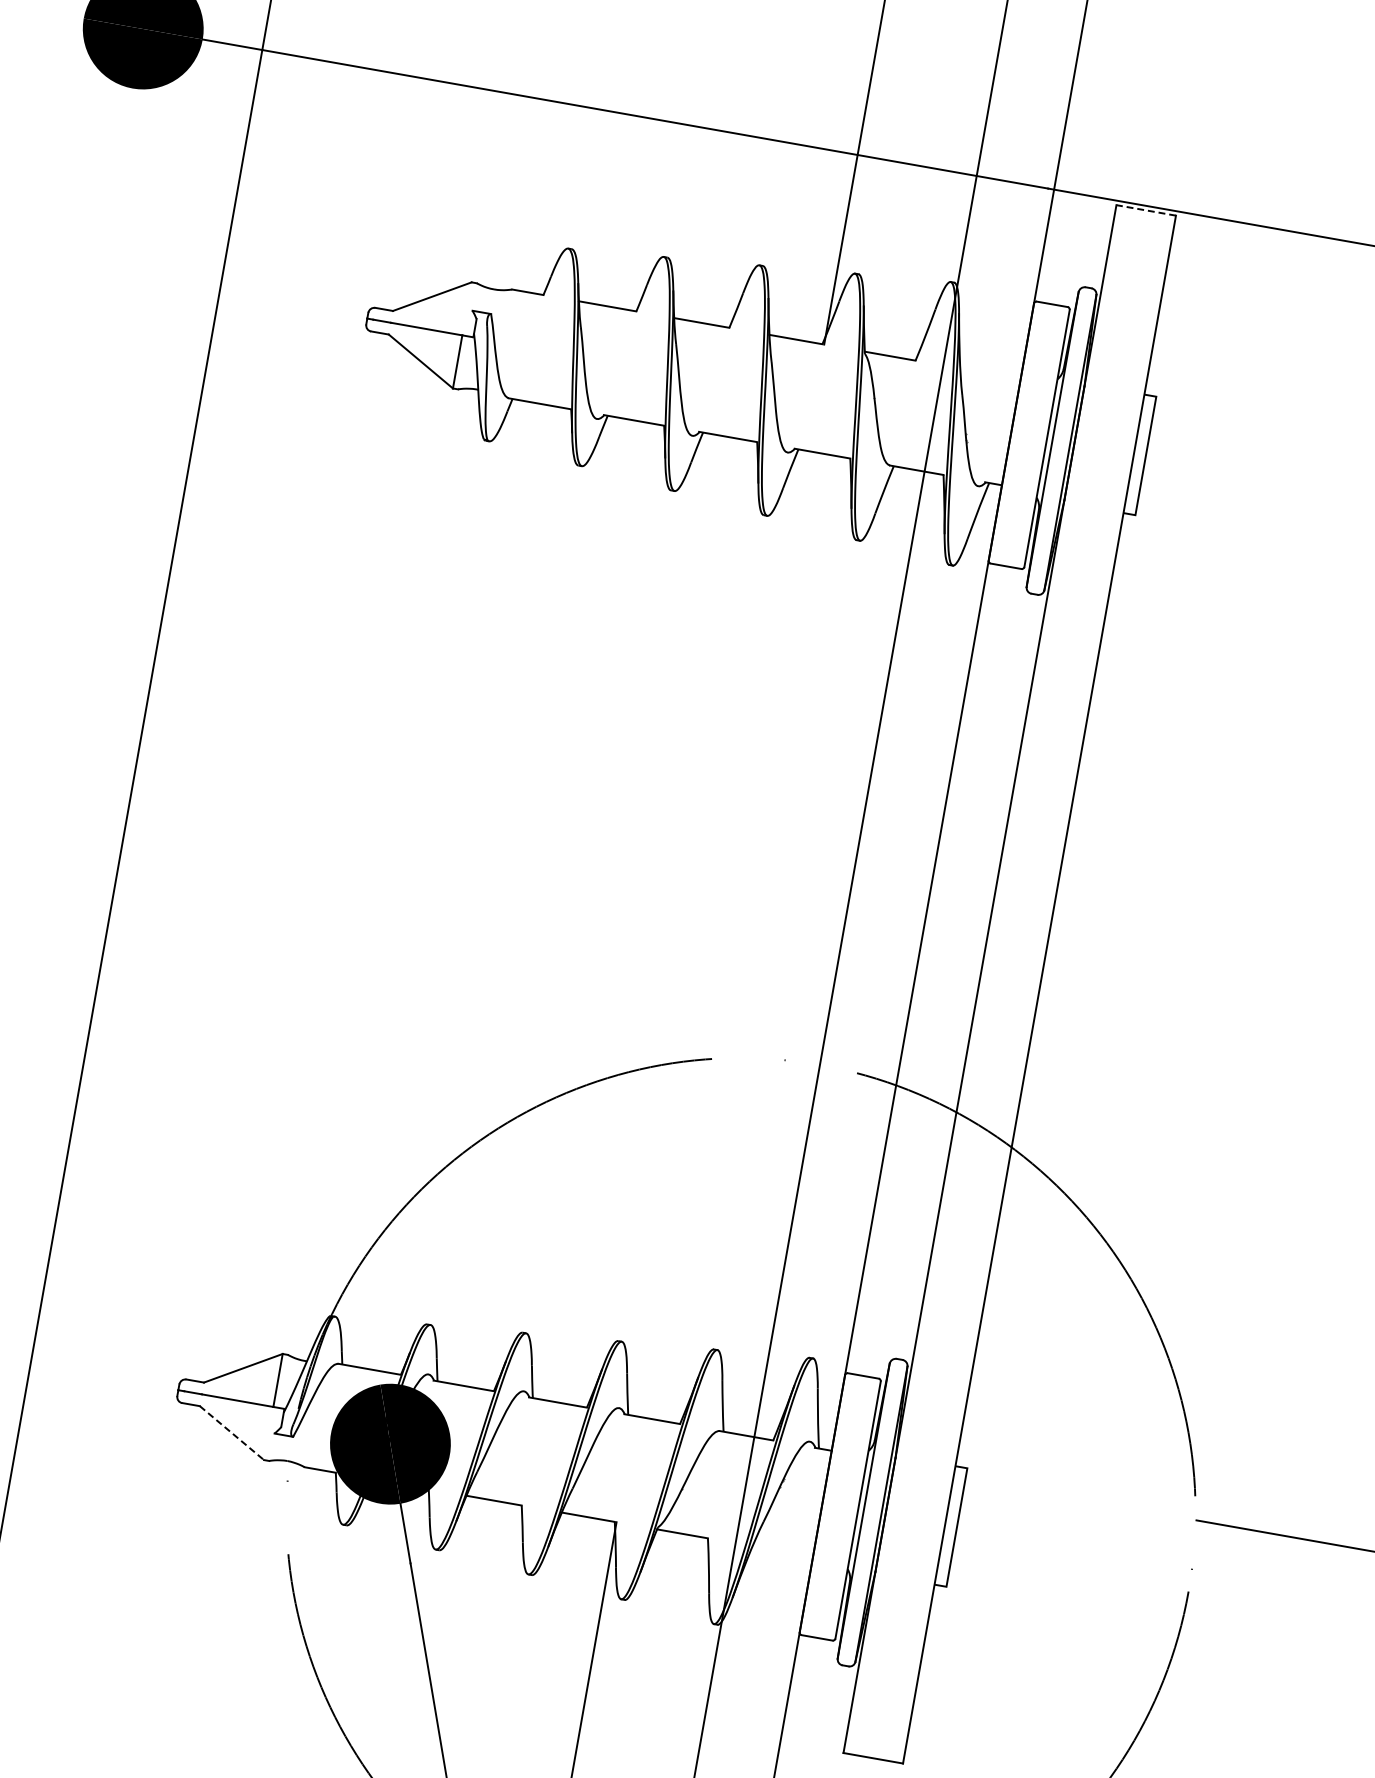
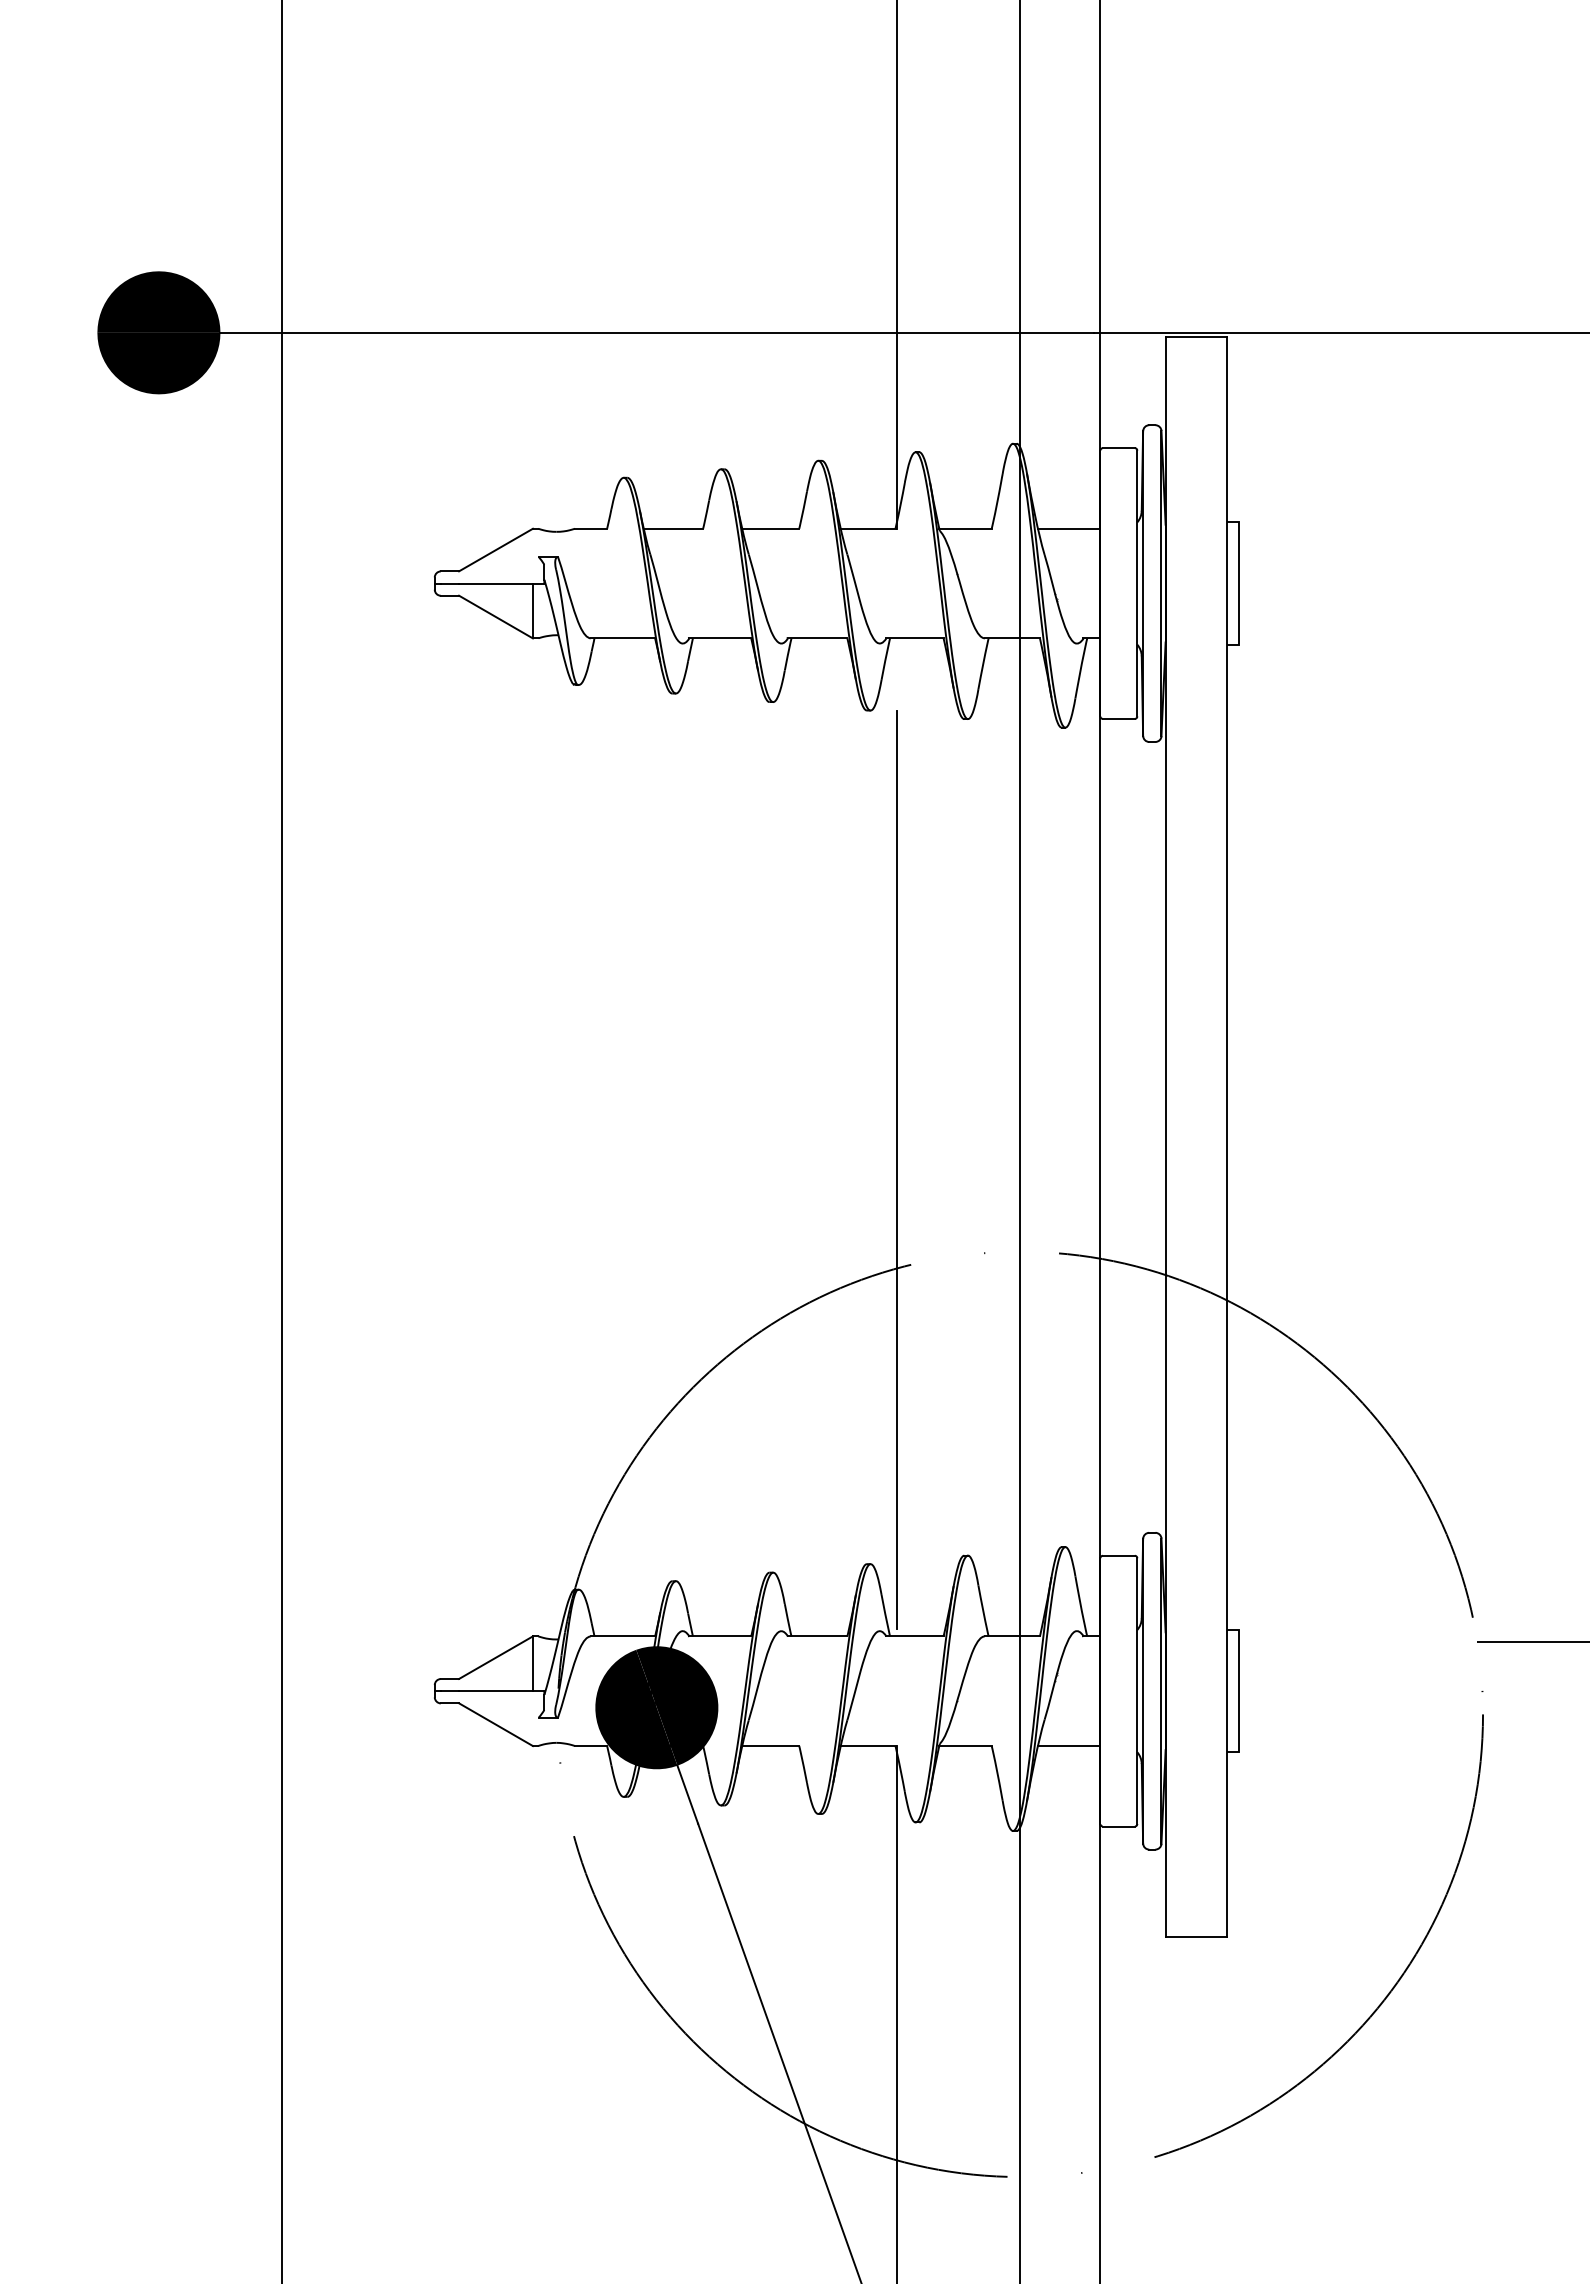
line: (1146, 210) -> (1196, 337), dashed -> solid
line: (989, 373) -> (1068, 528), added
line: (715, 964) -> (897, 1169), added
line: (232, 1433) -> (496, 1724), dashed -> solid
line: (782, 1551) -> (1068, 1746), added

